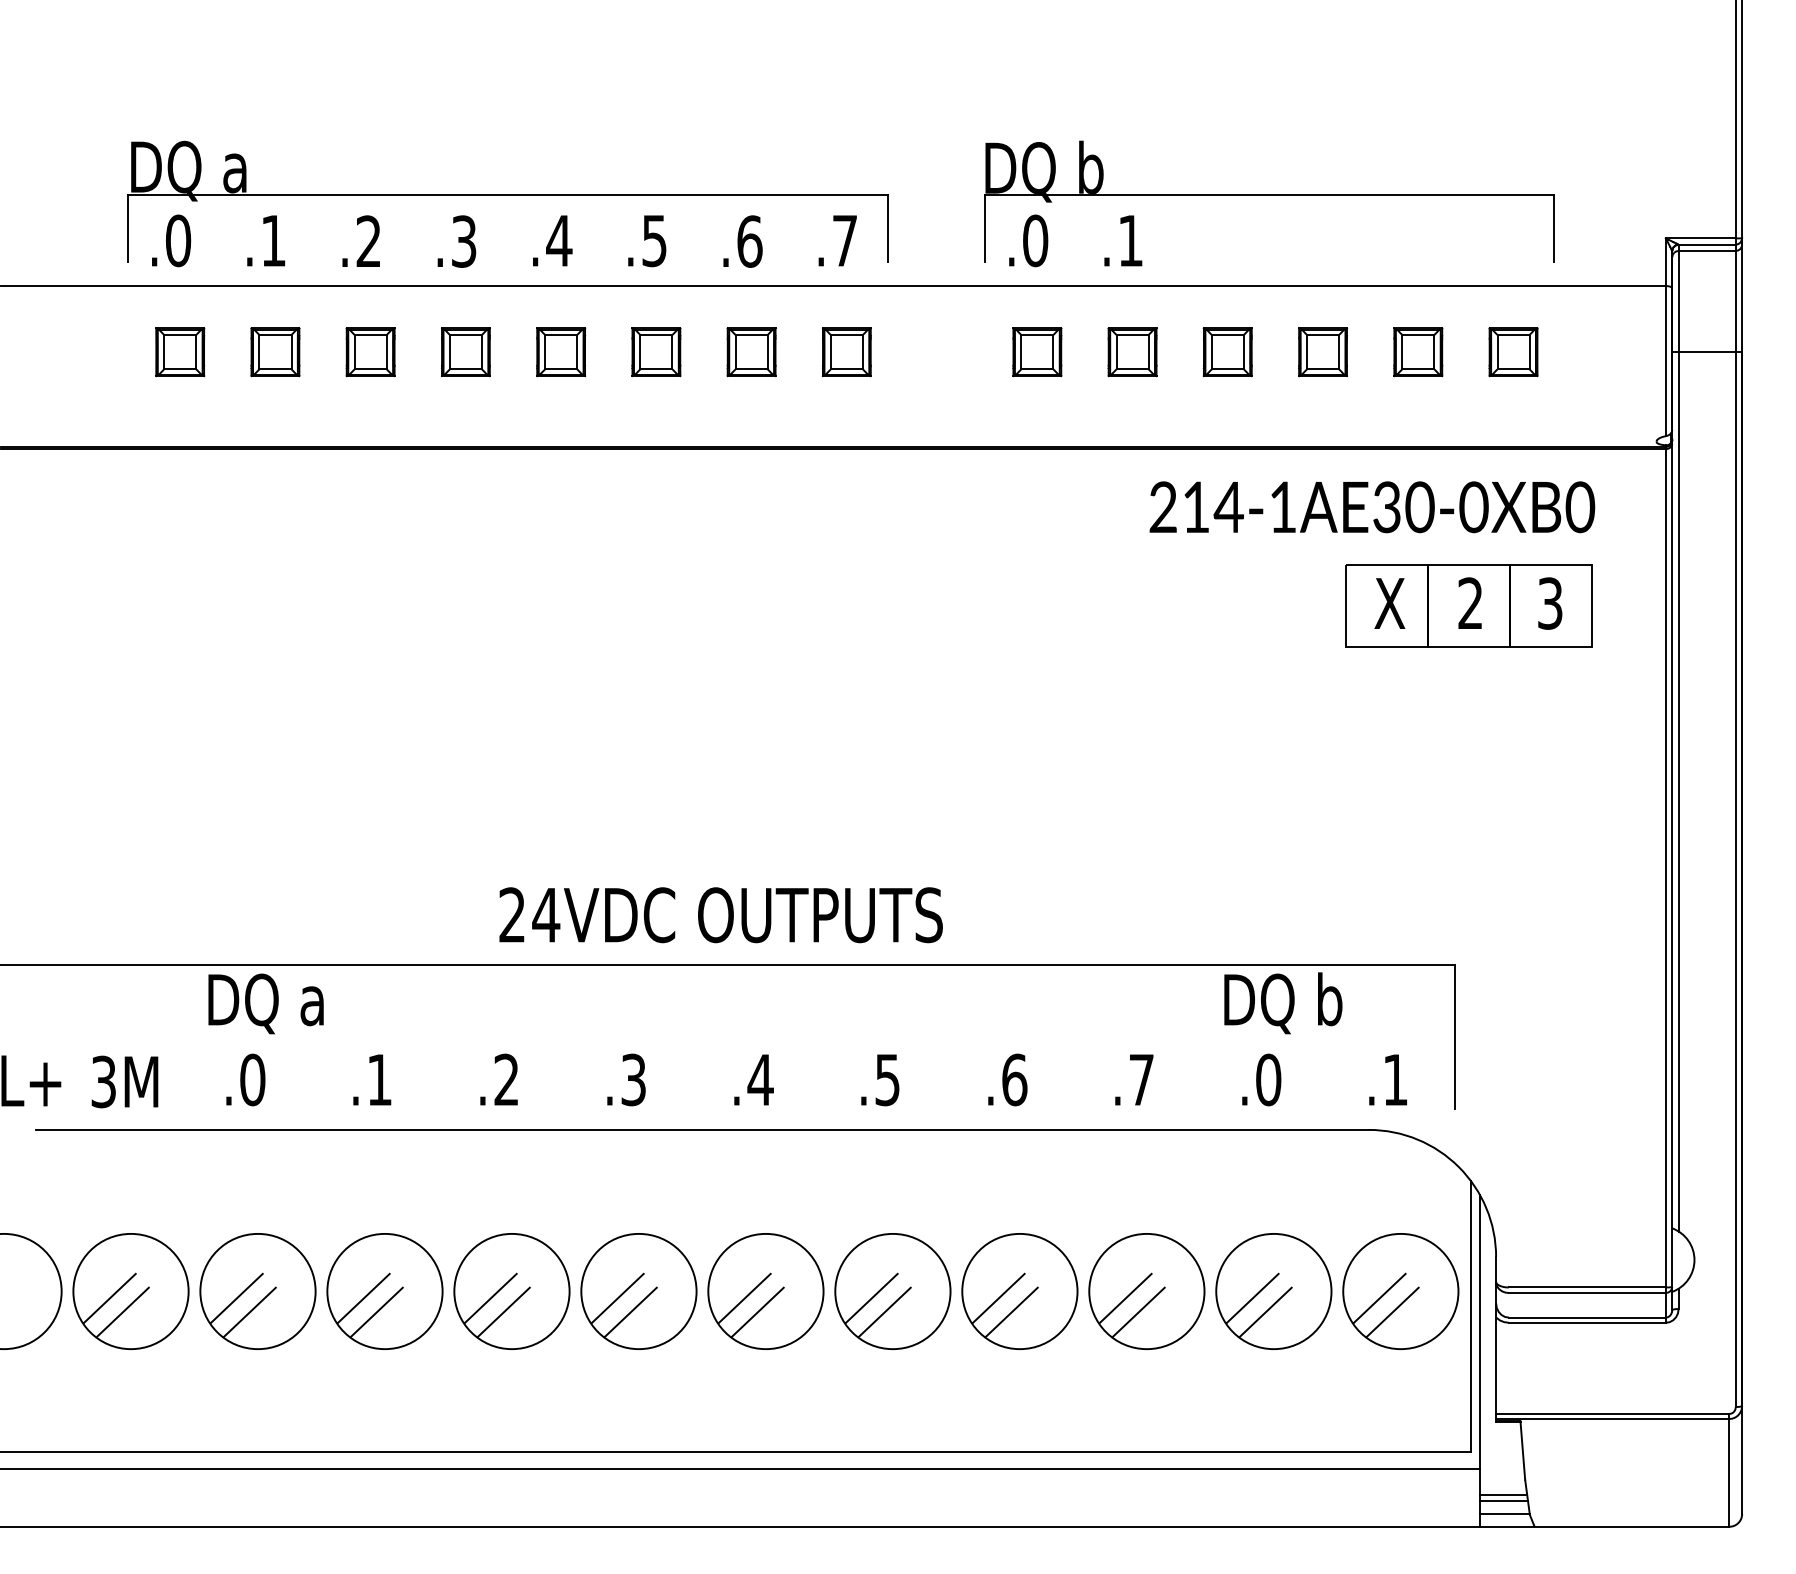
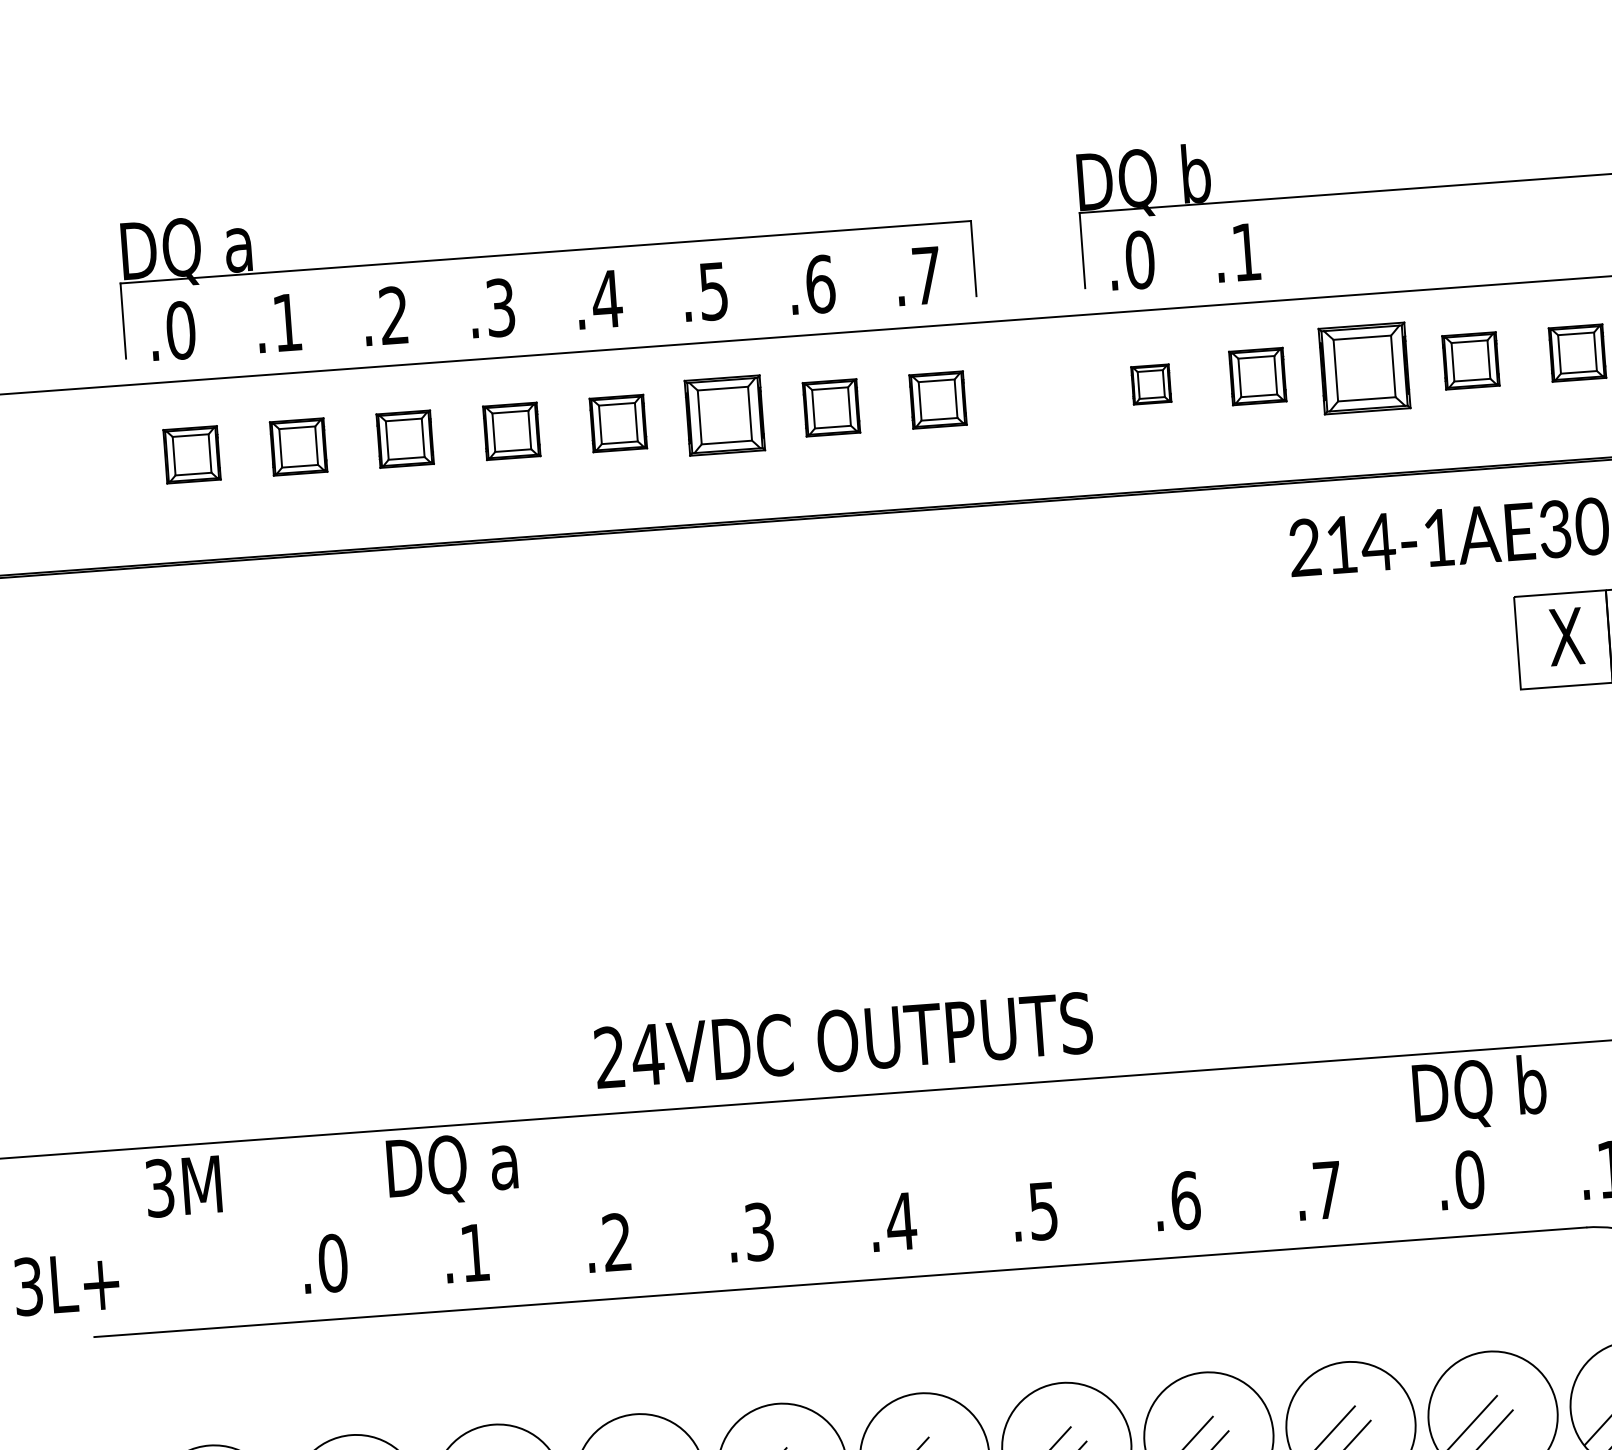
part: (656, 352) -> (725, 416), size x1.4
part: (1037, 352) -> (1151, 384), size x0.7
part: (1227, 352) -> (1364, 369), size x1.6
text: (265, 1003) -> (451, 1168), moved
text: (124, 1081) -> (183, 1186), moved

